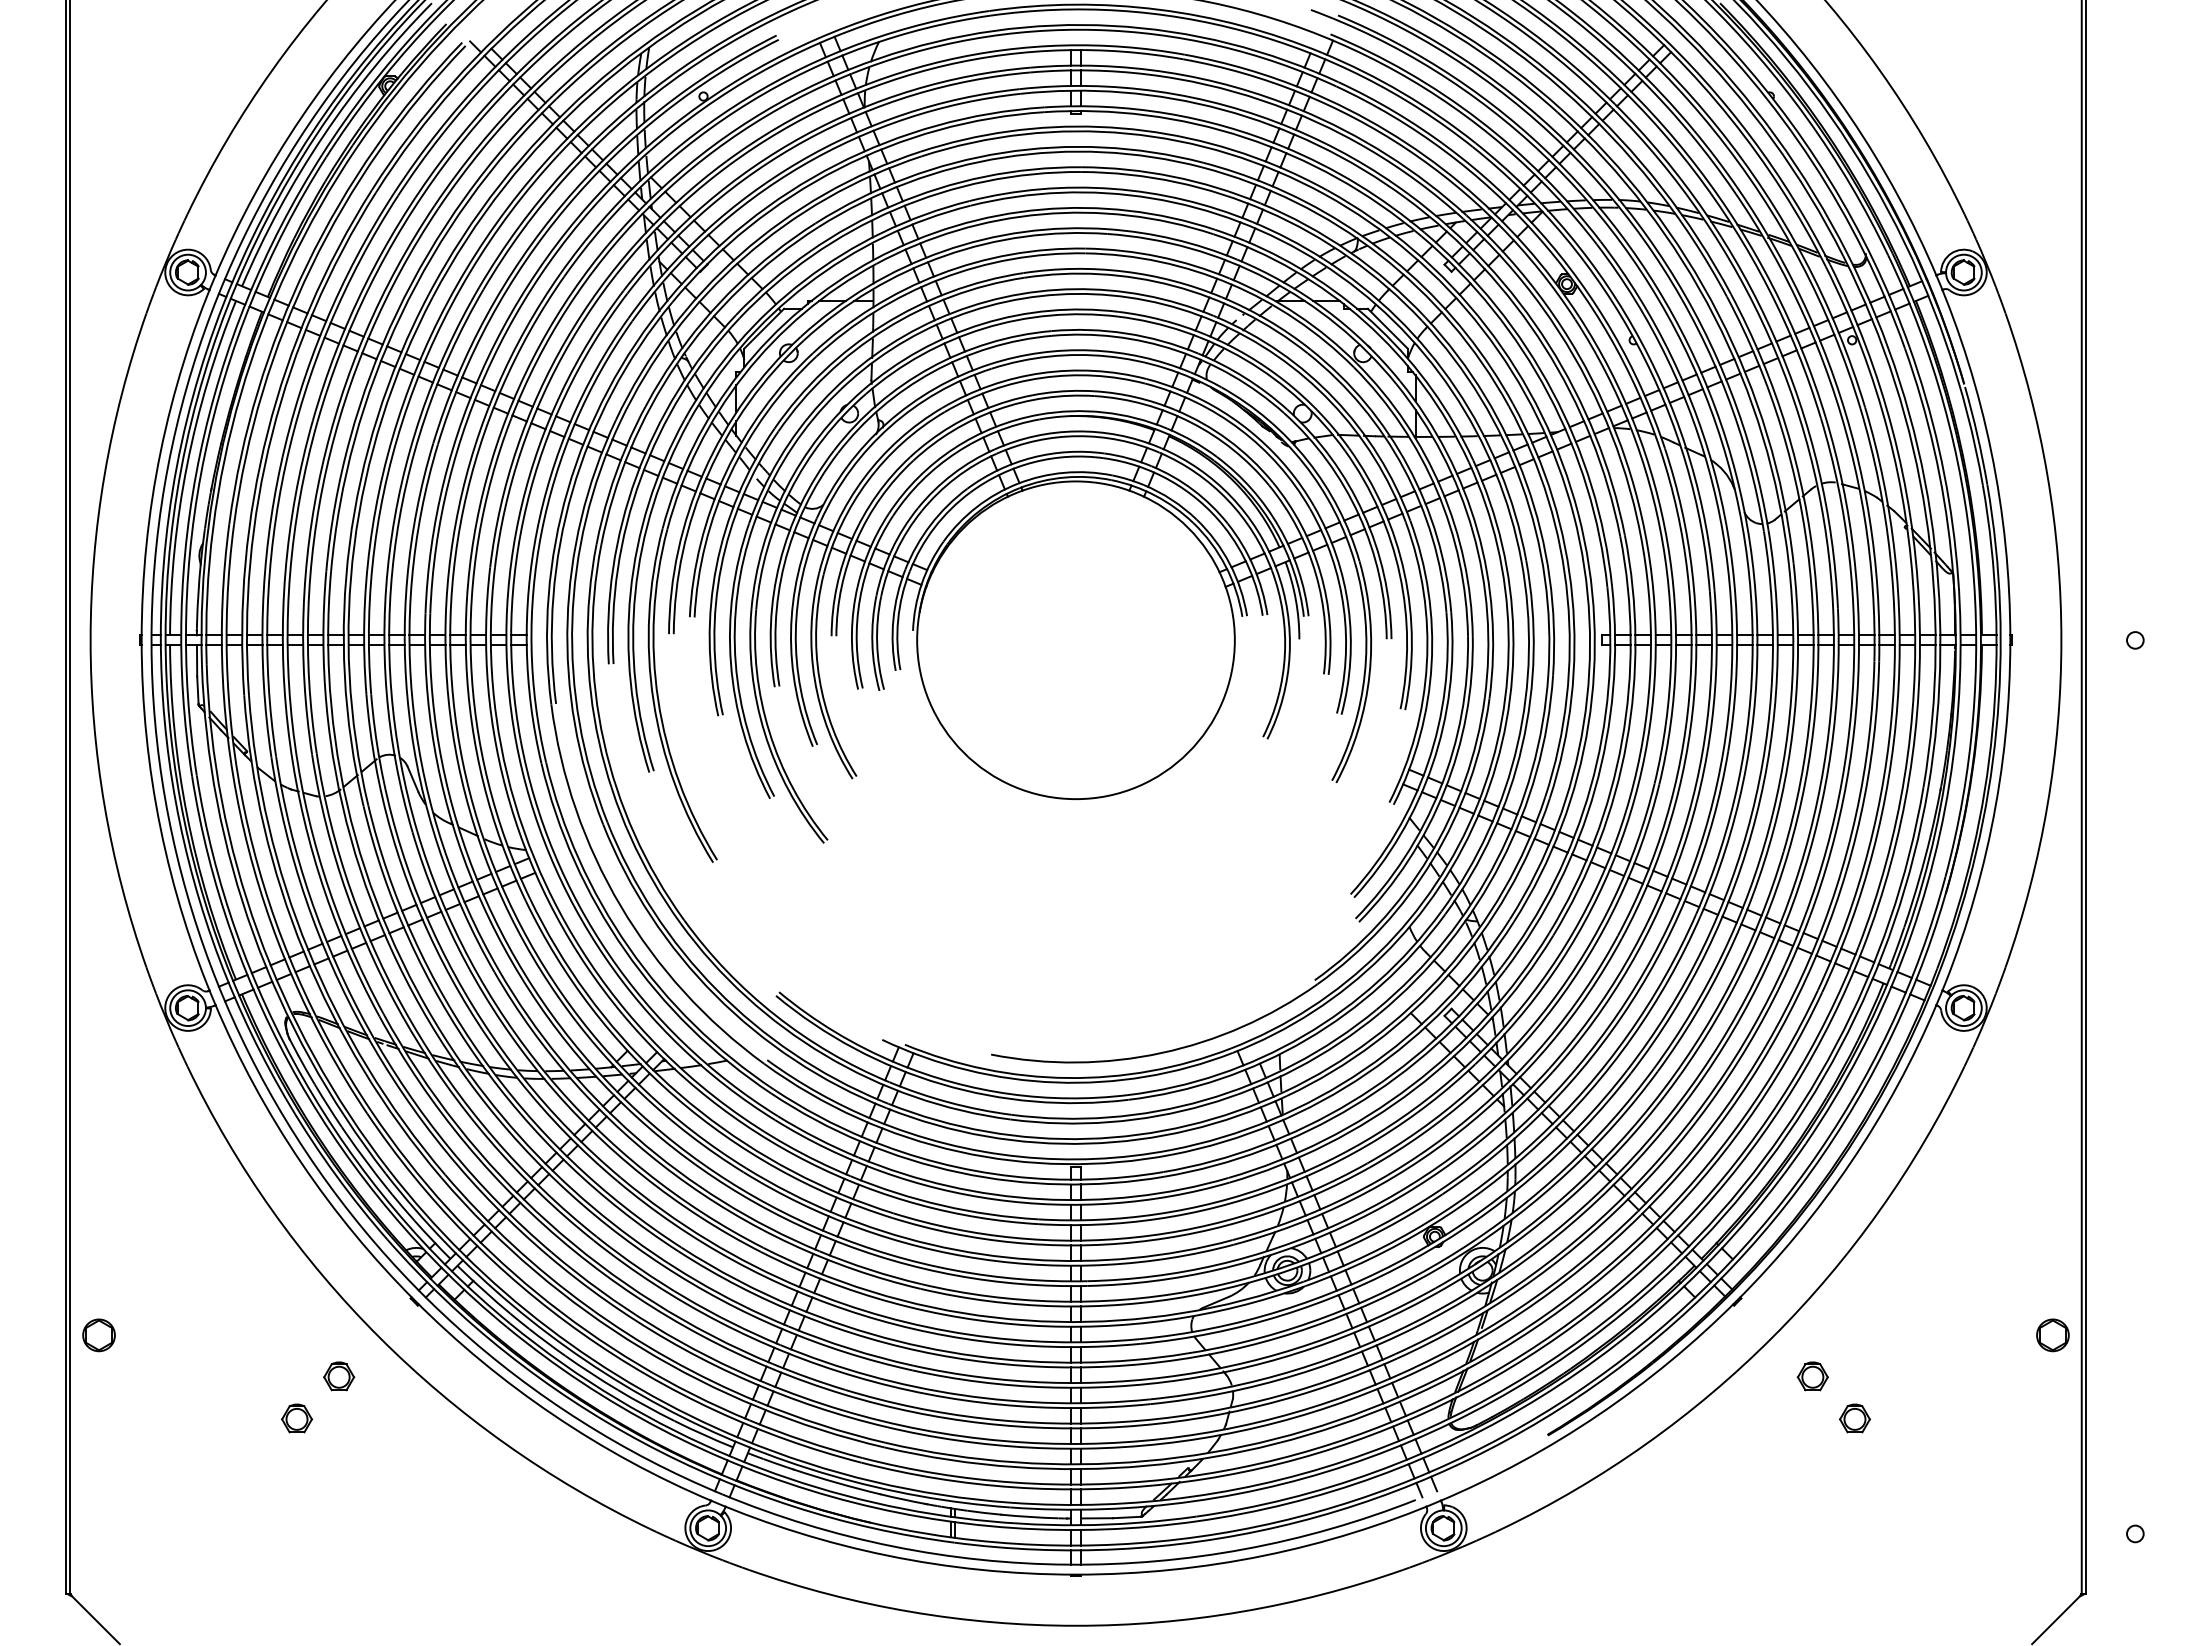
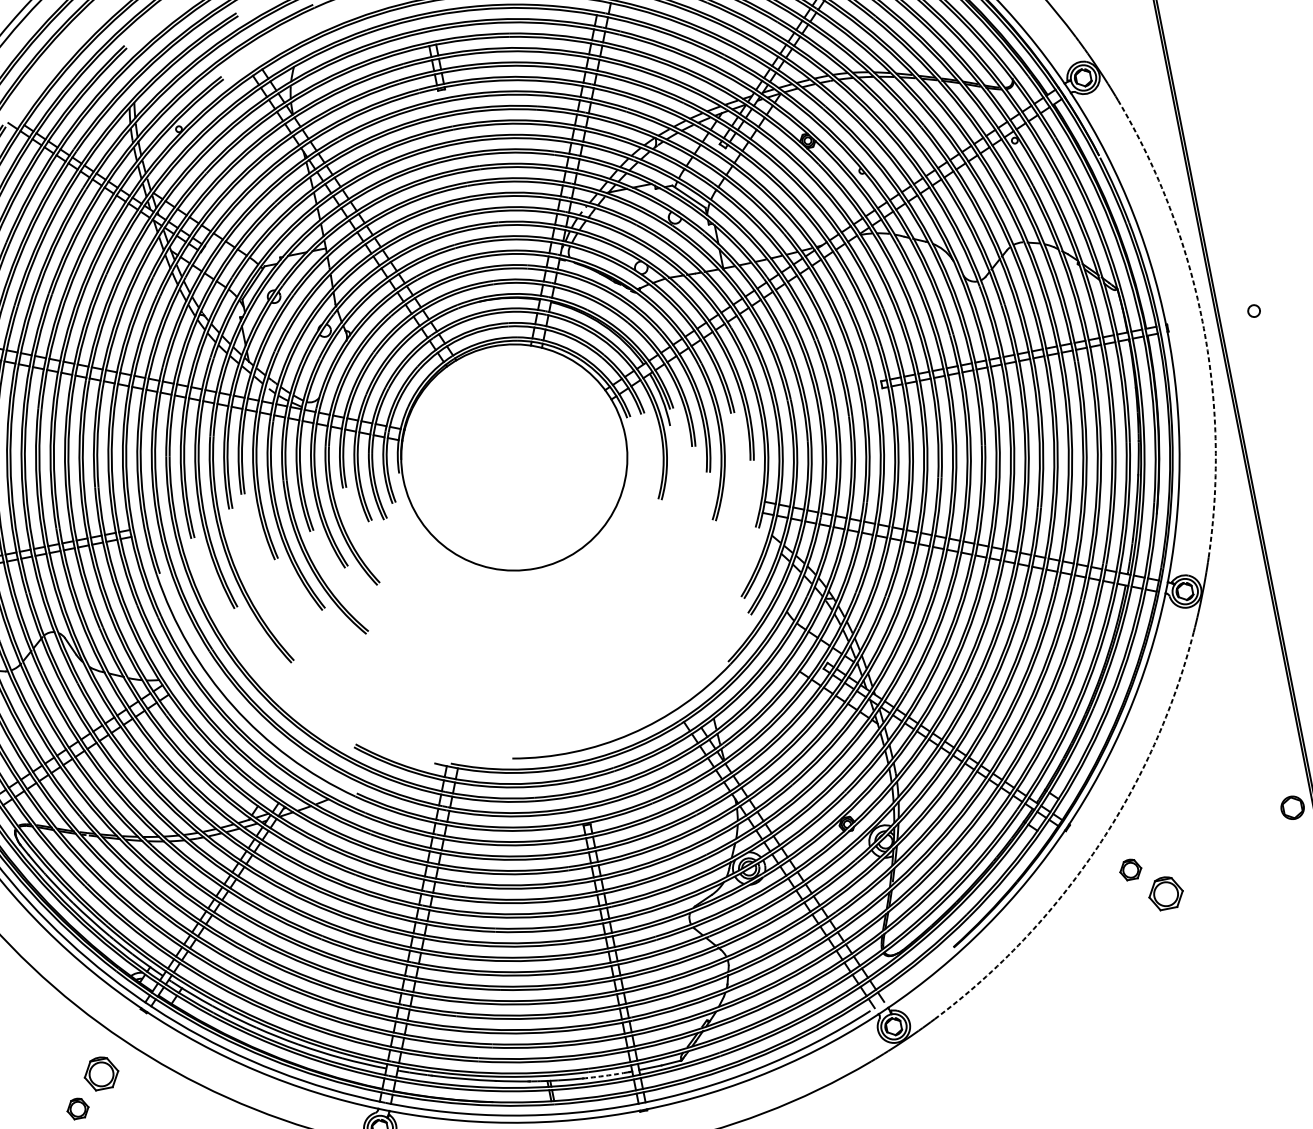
arc: (2061, 640) -> (1202, 321), solid -> dashed
arc: (1772, 1337) -> (1097, 848), solid -> dashed
part: (339, 1376) -> (101, 1073), size x1.6
part: (1854, 1418) -> (1165, 893), size x1.6
arc: (1029, 1516) -> (603, 1075), solid -> dashed

